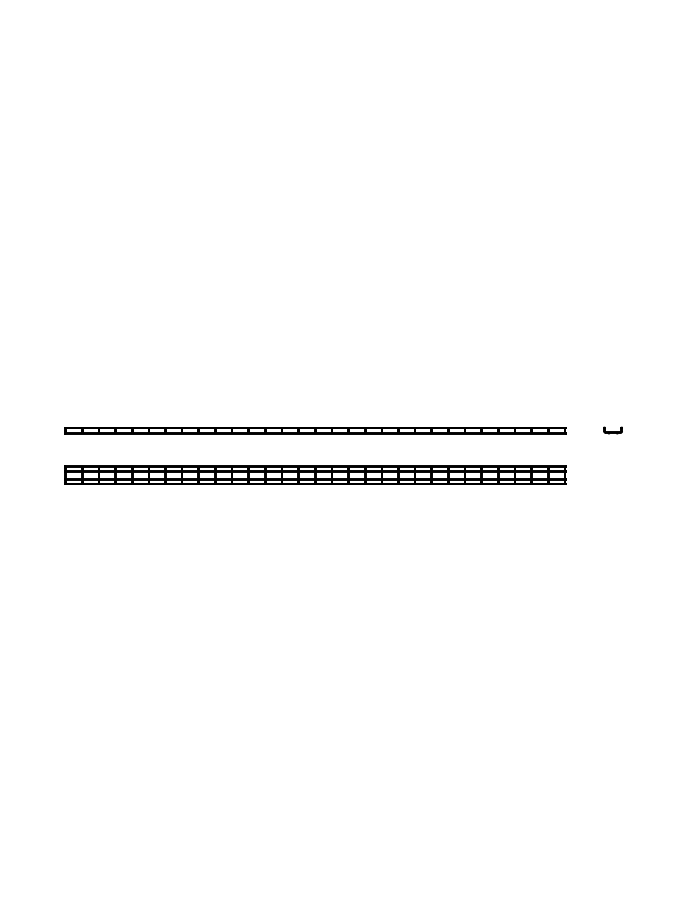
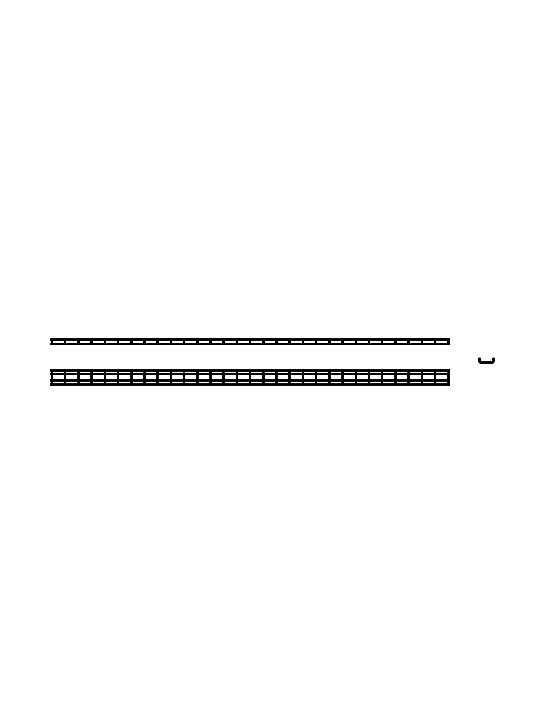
part: (613, 430) -> (486, 360), moved

